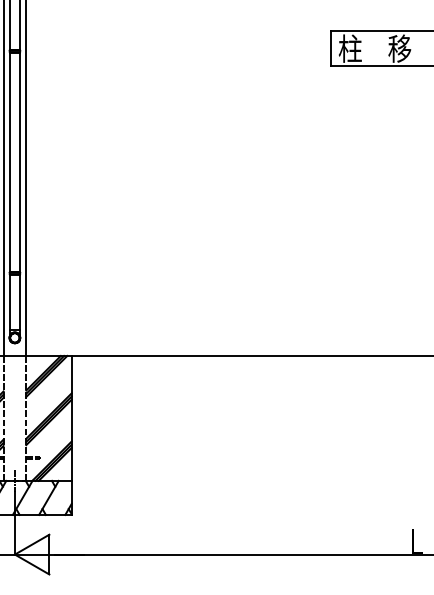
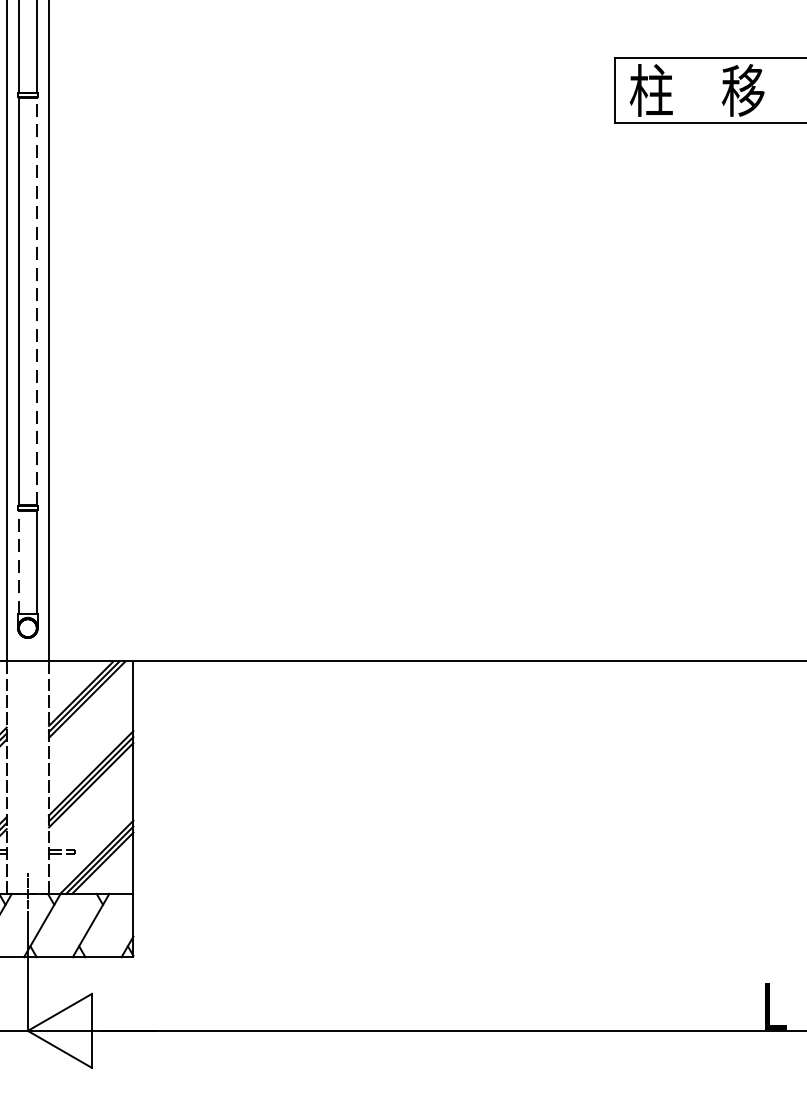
line: (19, 162) -> (36, 302), solid -> dashed
line: (10, 302) -> (19, 562), solid -> dashed

